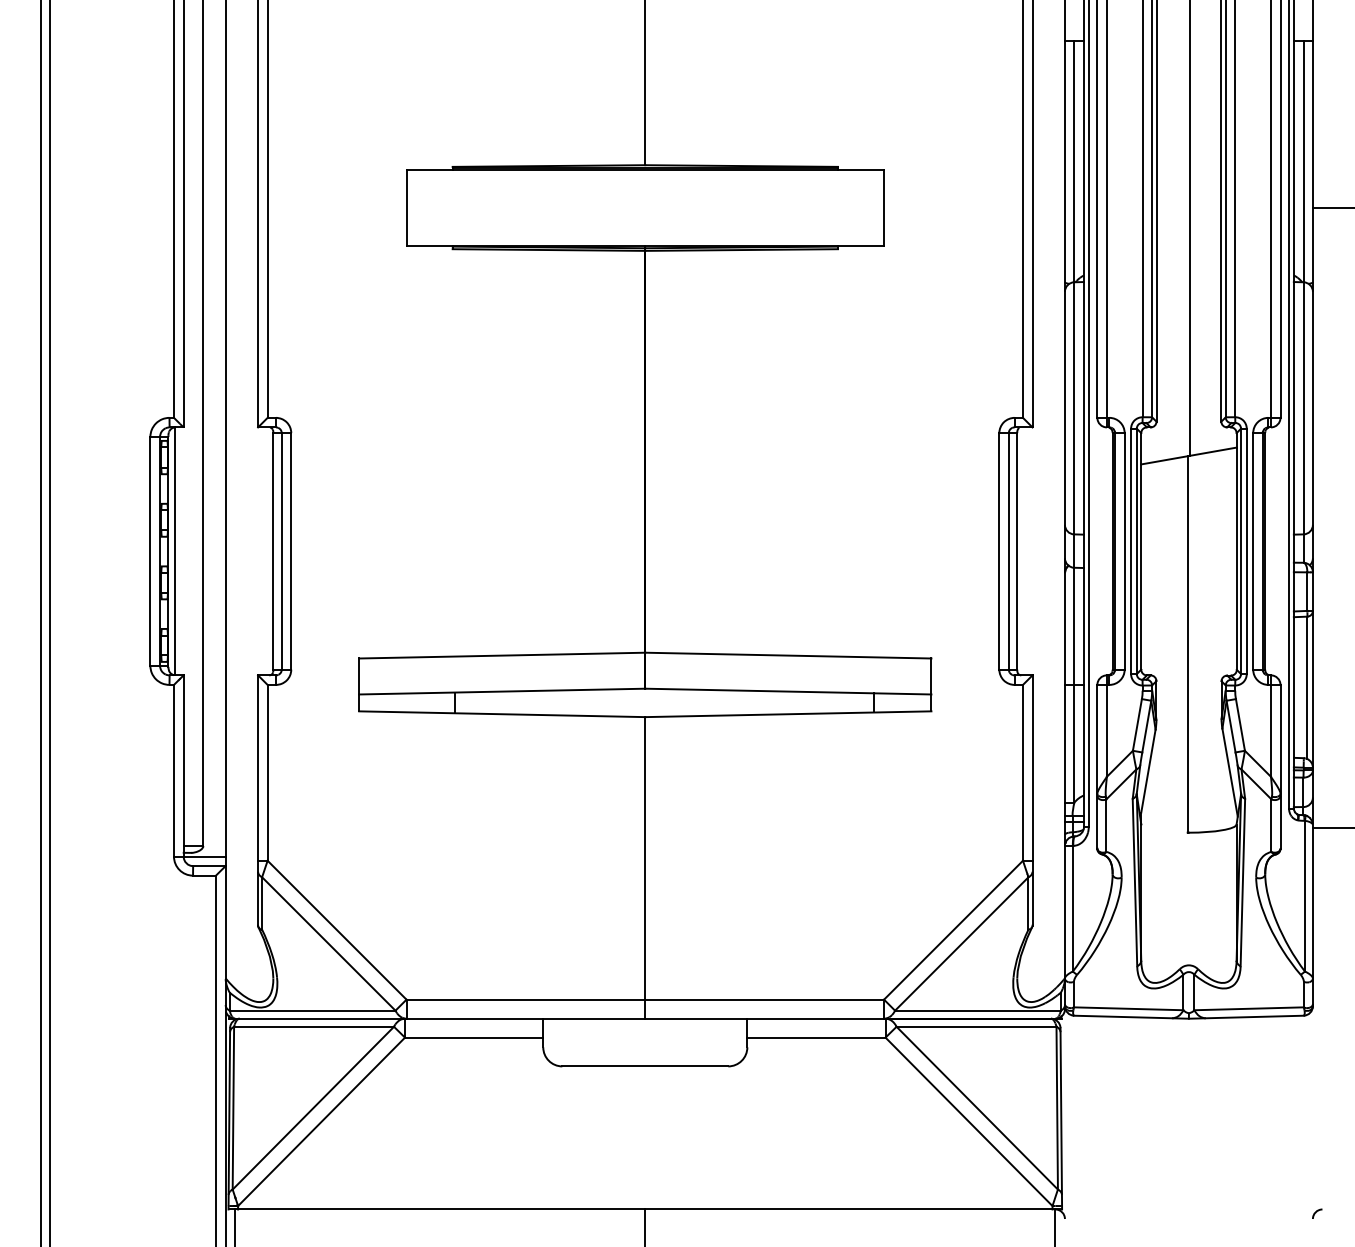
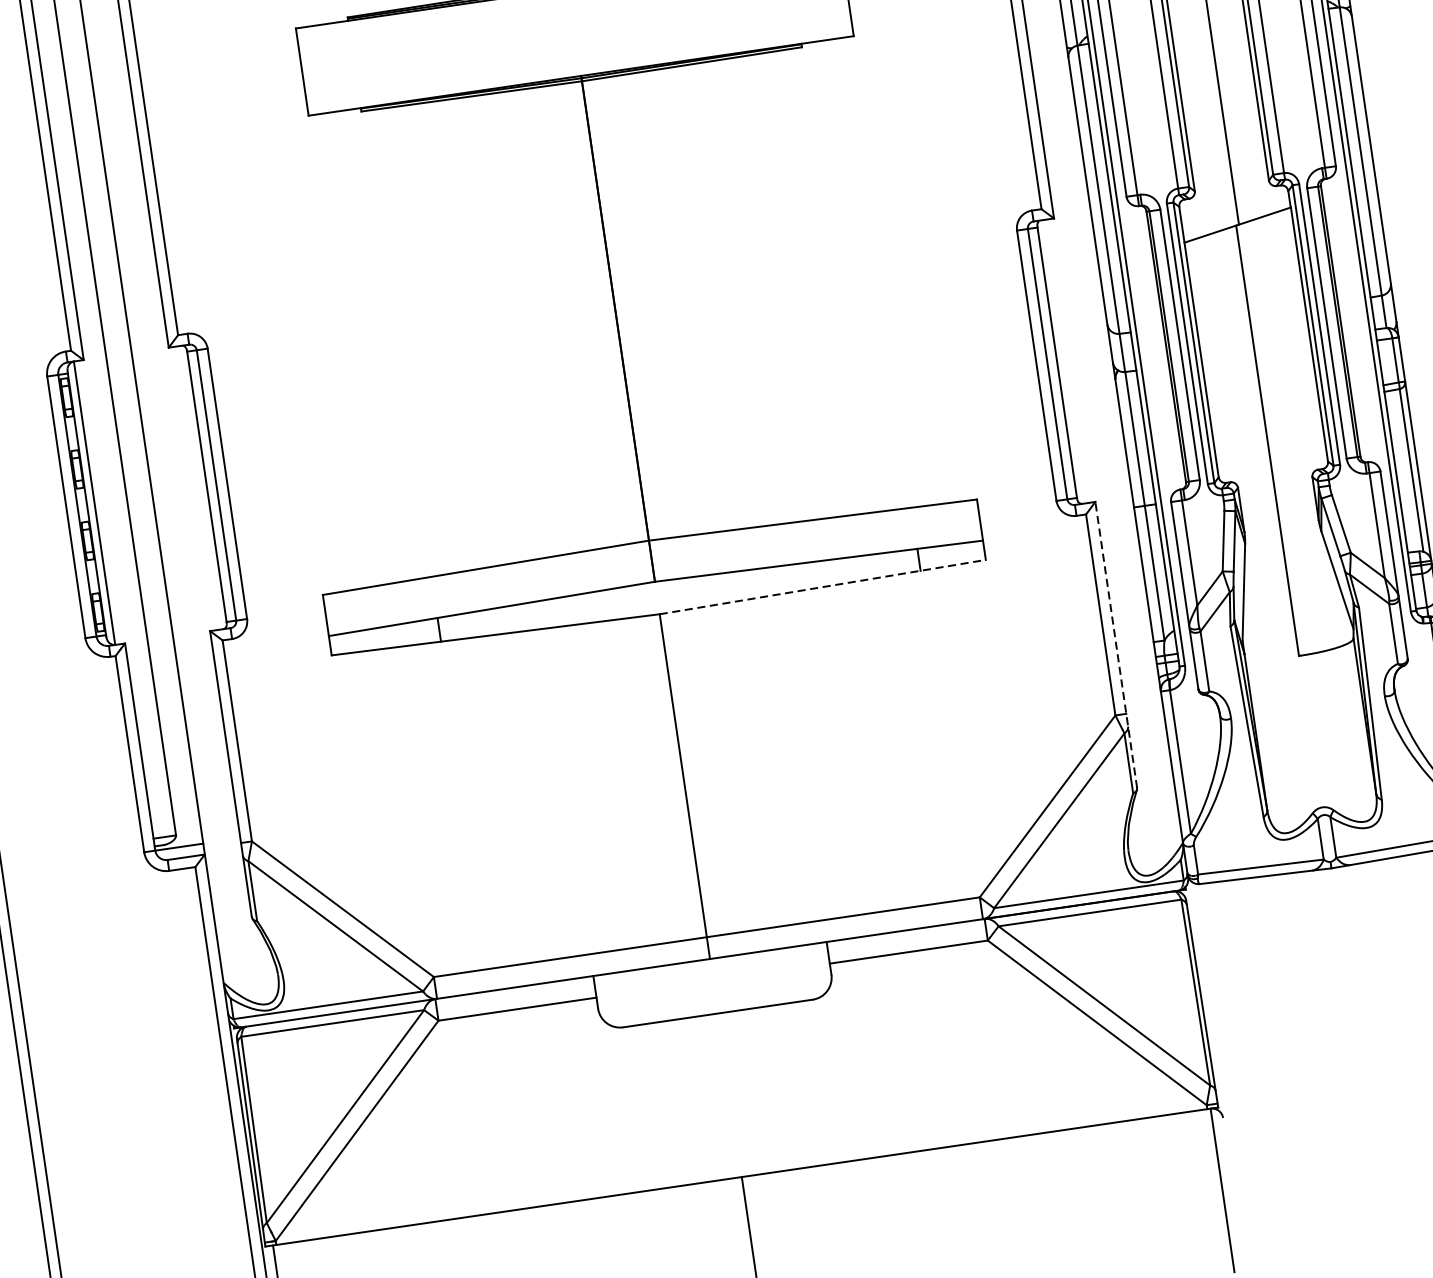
line: (788, 714) -> (822, 587), solid -> dashed
line: (1032, 800) -> (1116, 644), solid -> dashed

